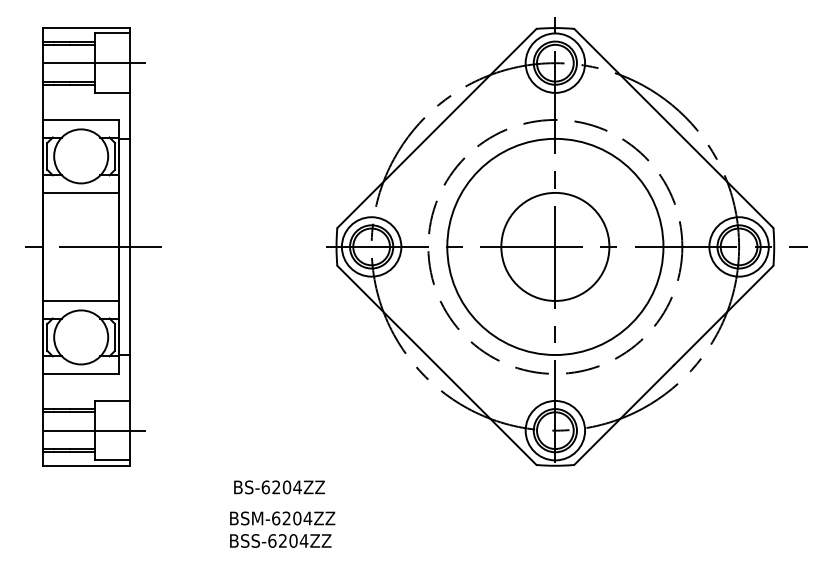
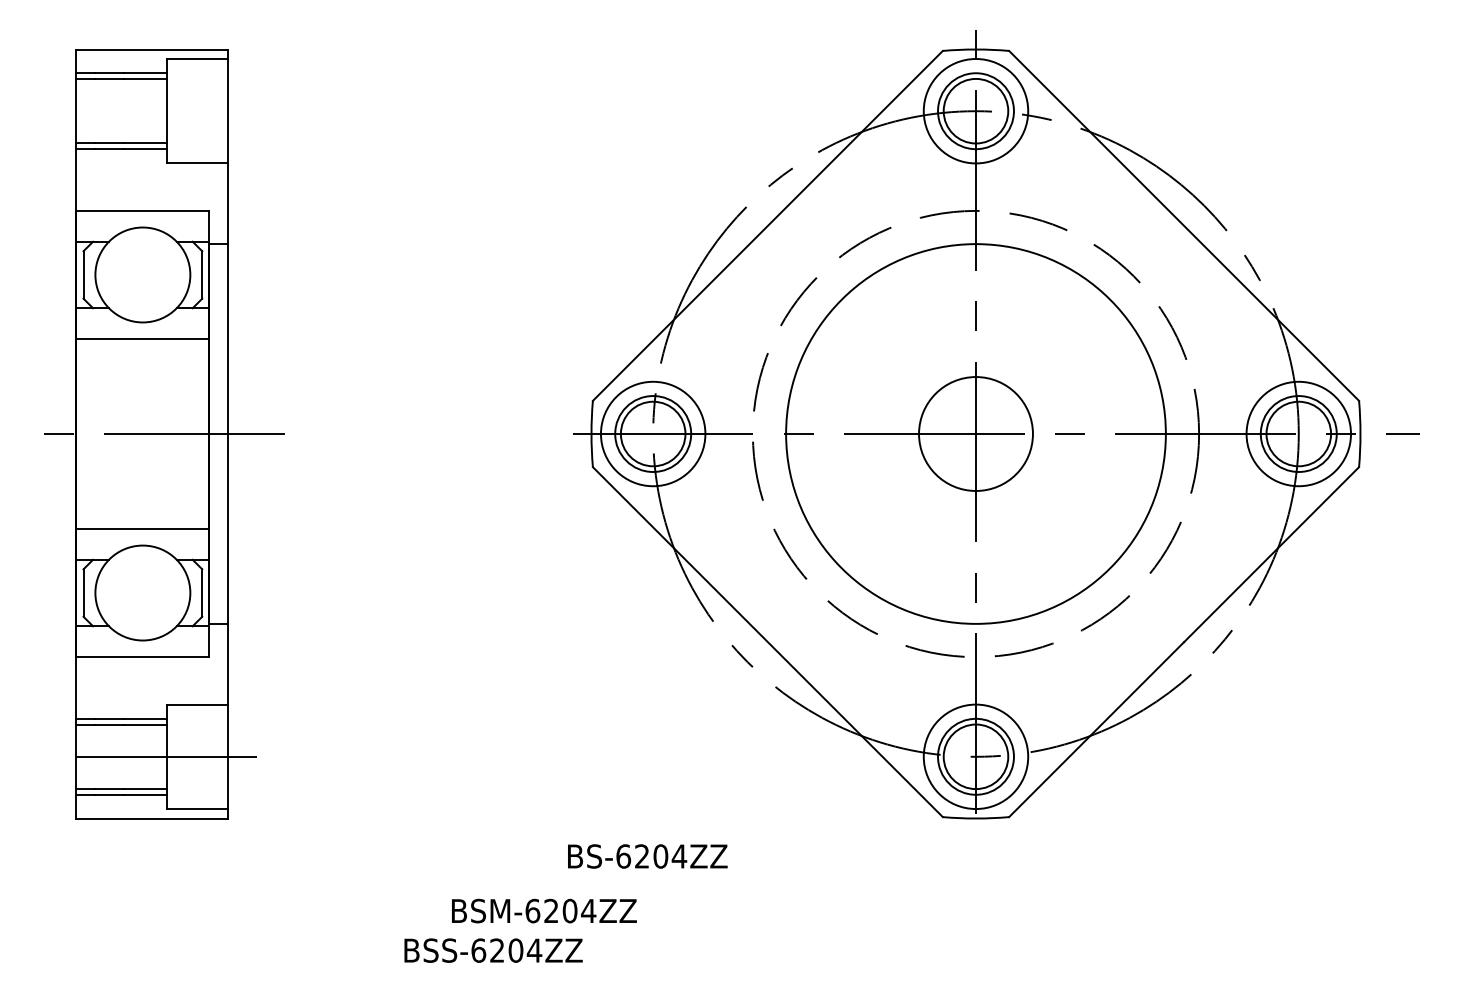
line: (94, 63) -> (166, 111), removed
circle: (555, 246) -> (976, 433), size x0.6
text: (279, 487) -> (647, 856), moved
text: (282, 518) -> (544, 911), moved

